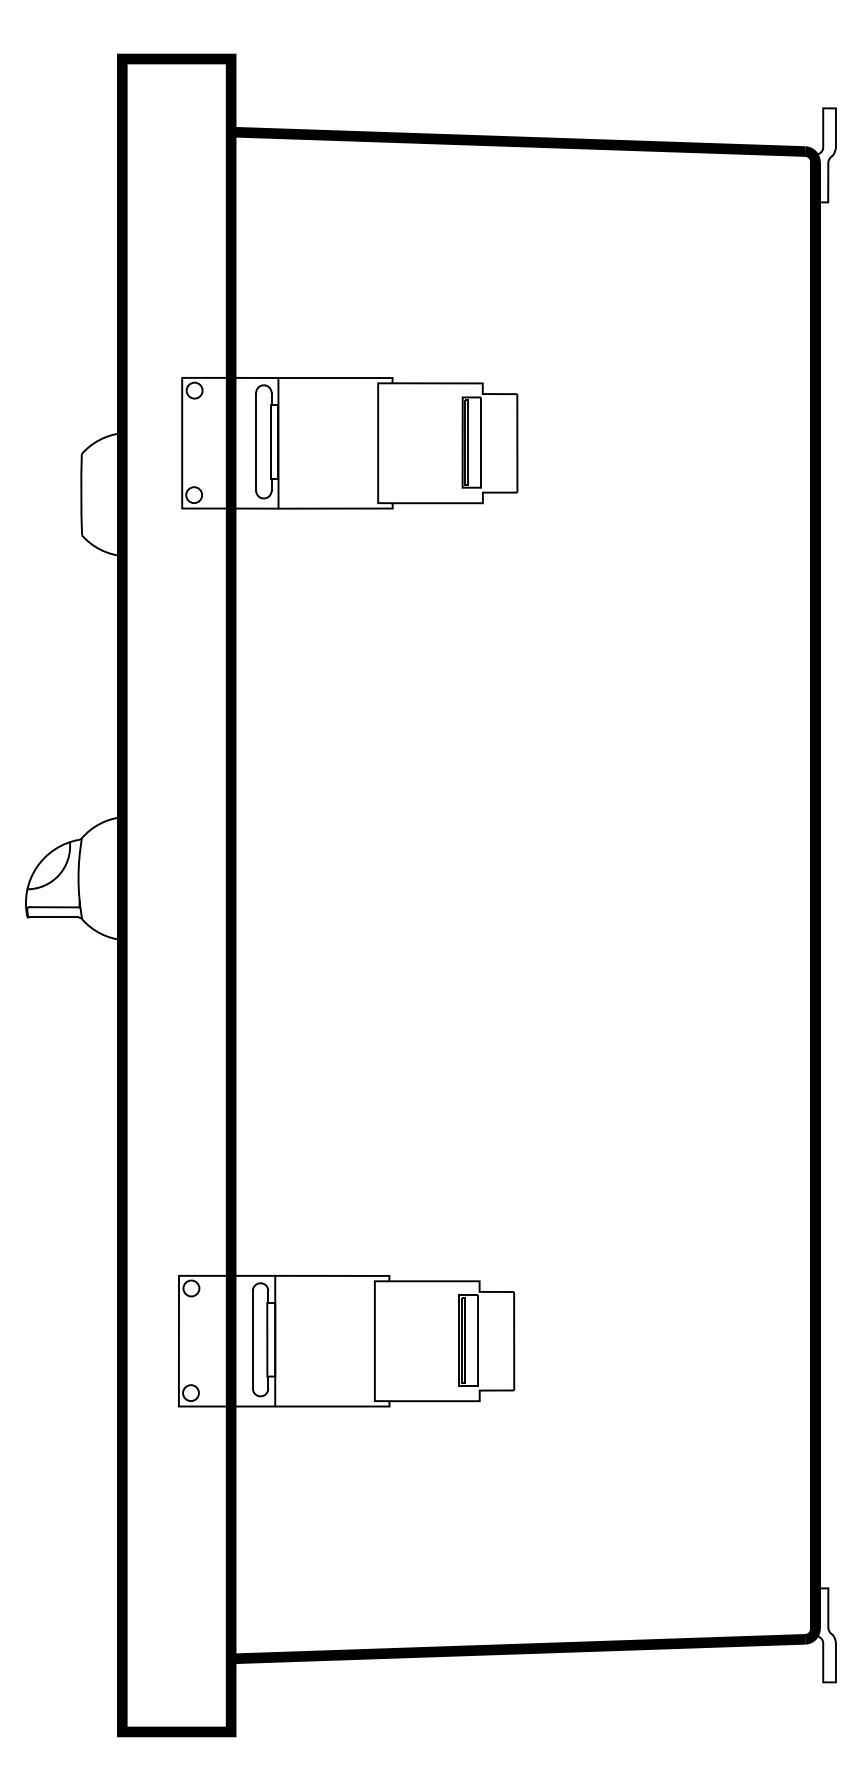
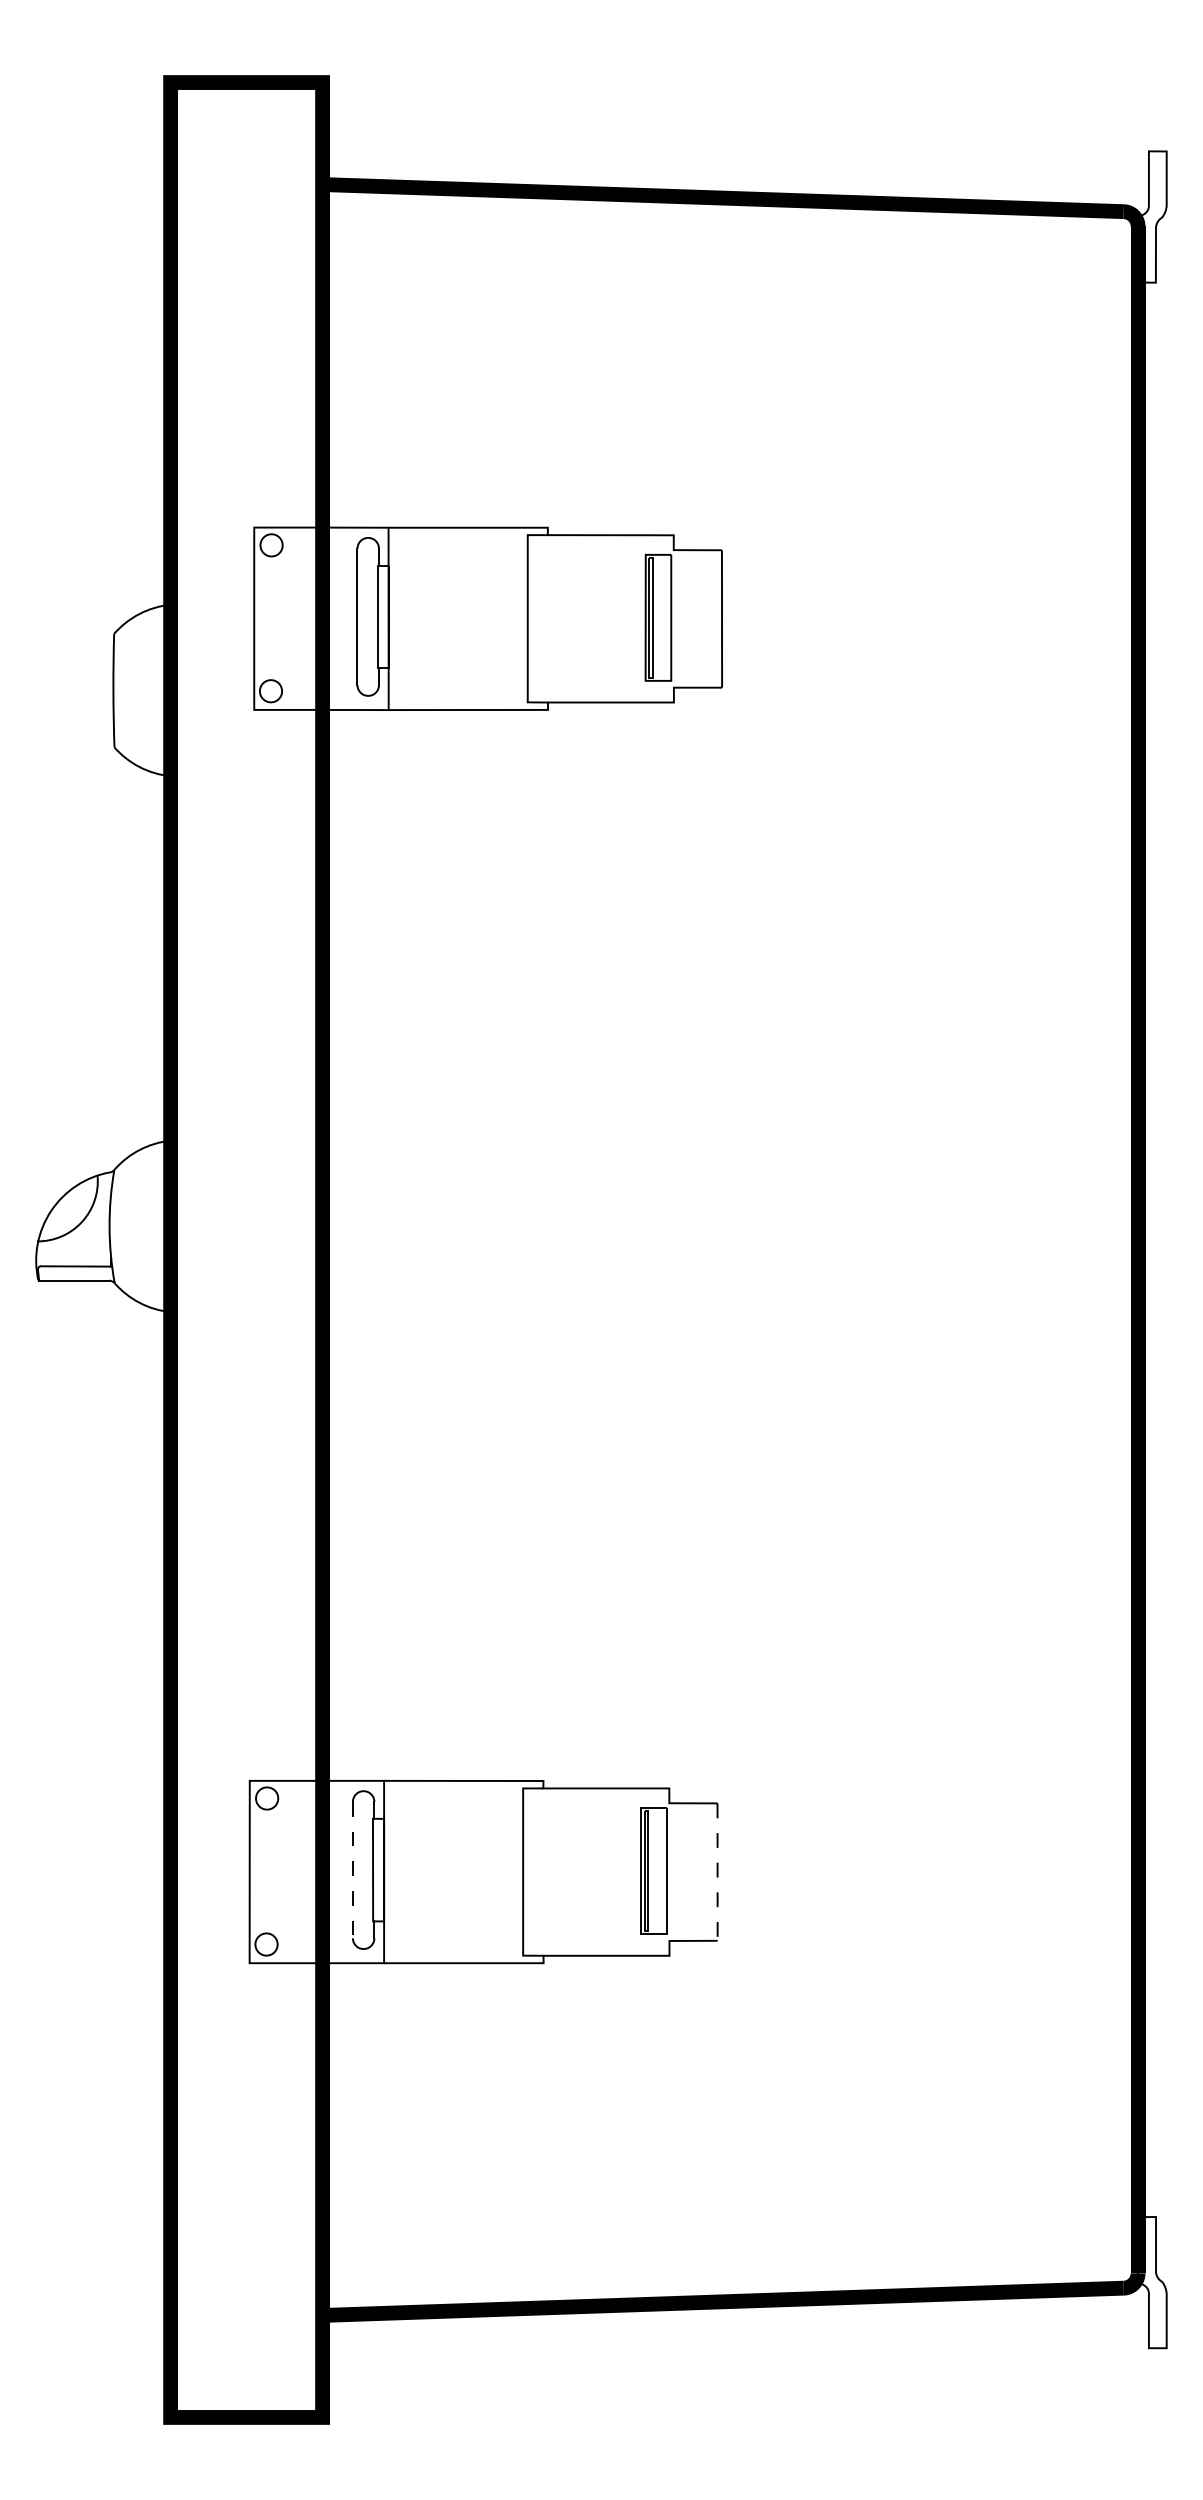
line: (252, 1339) -> (352, 1869), solid -> dashed
line: (514, 1341) -> (718, 1872), solid -> dashed

